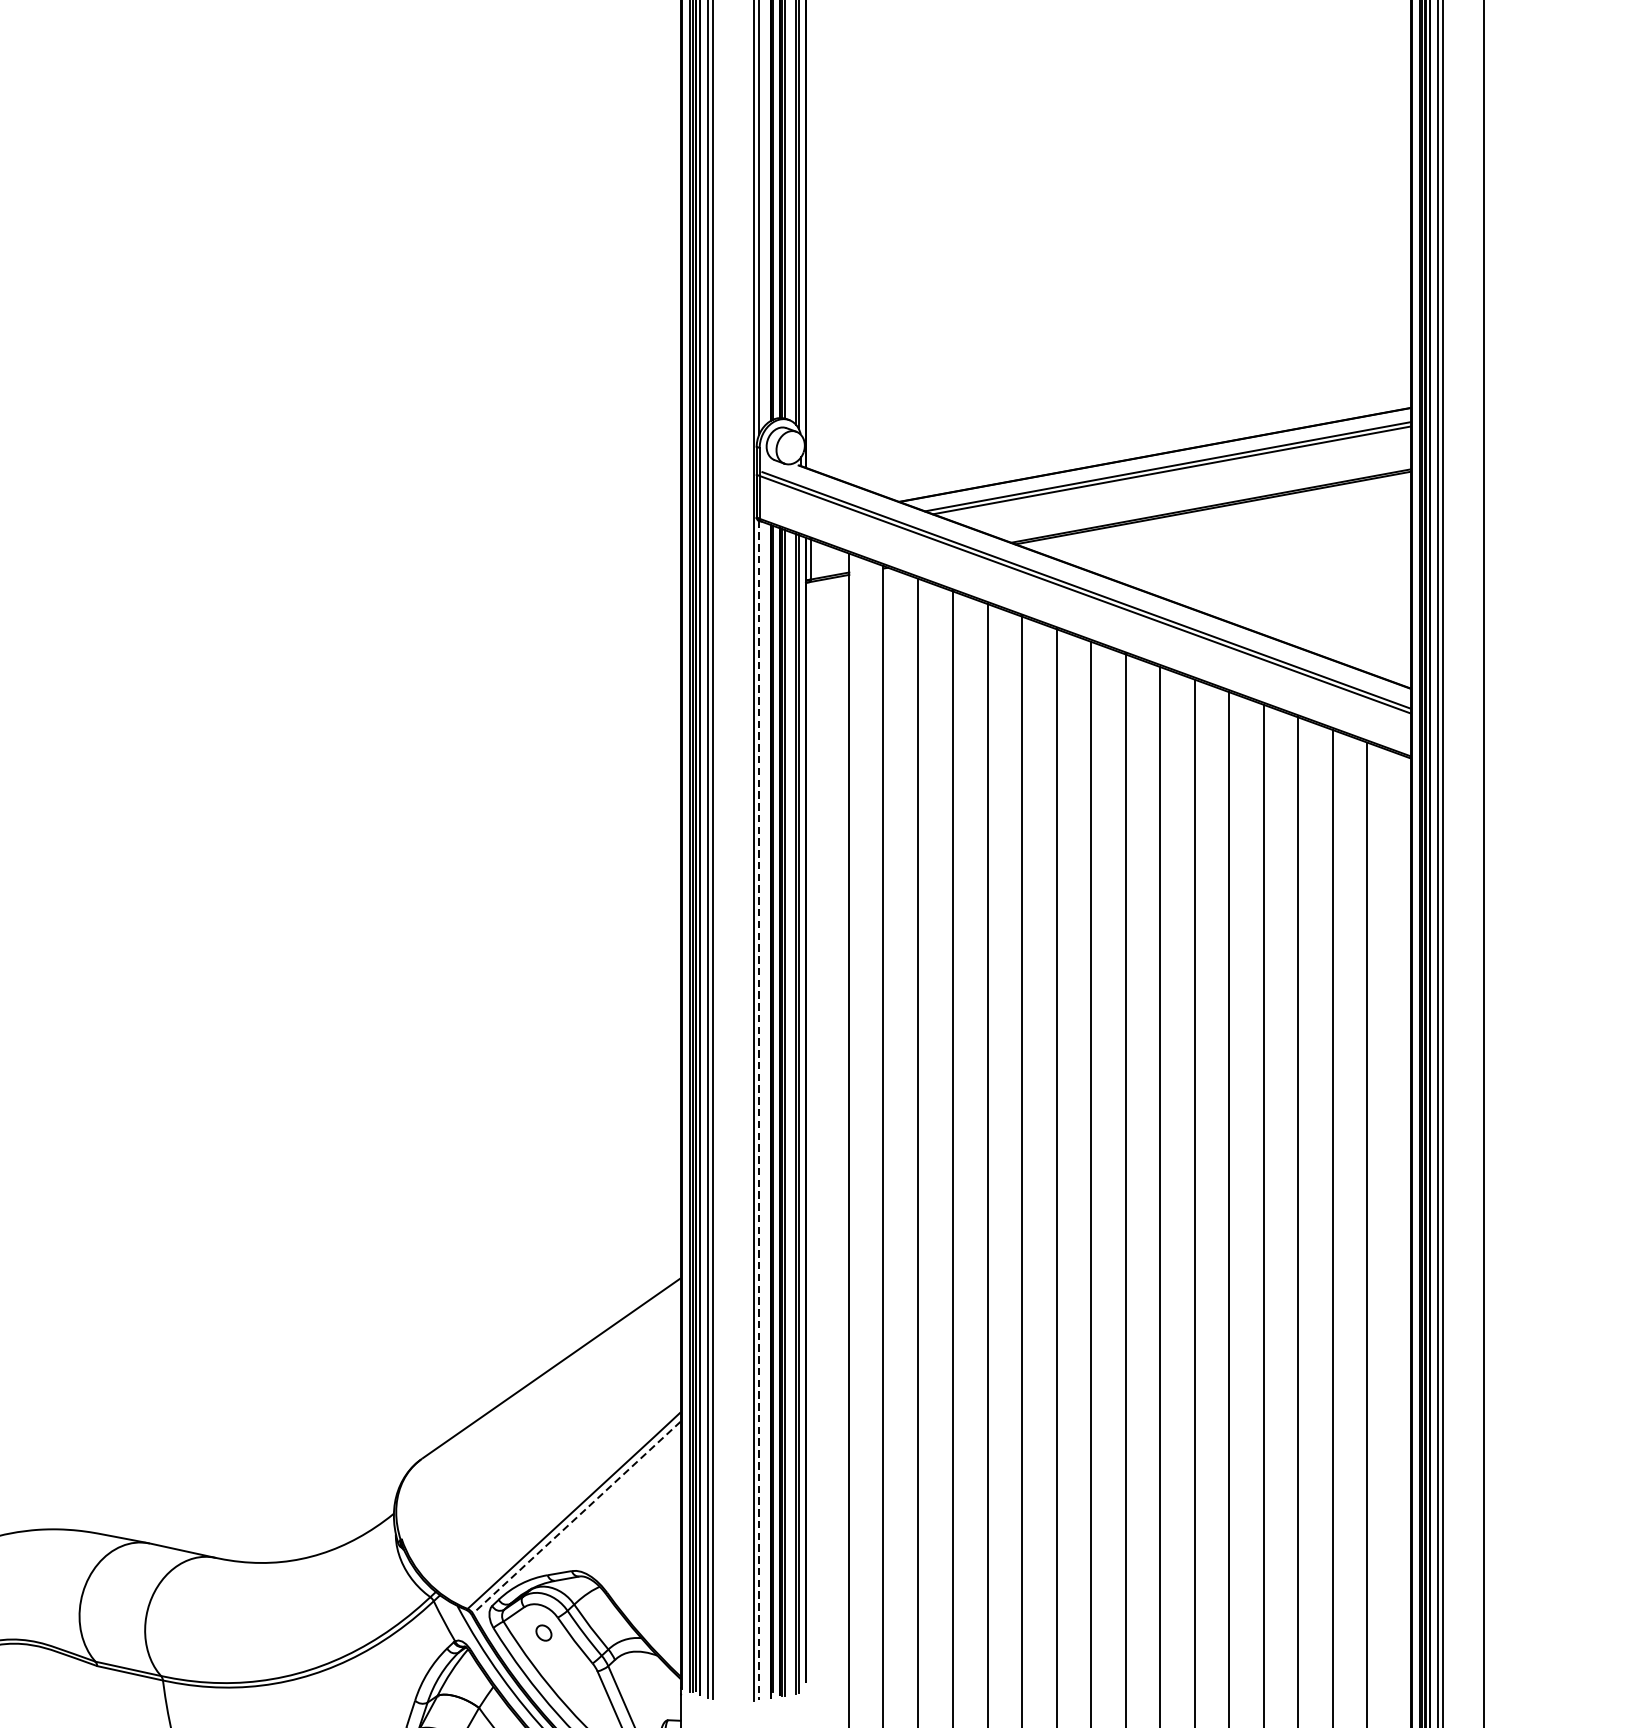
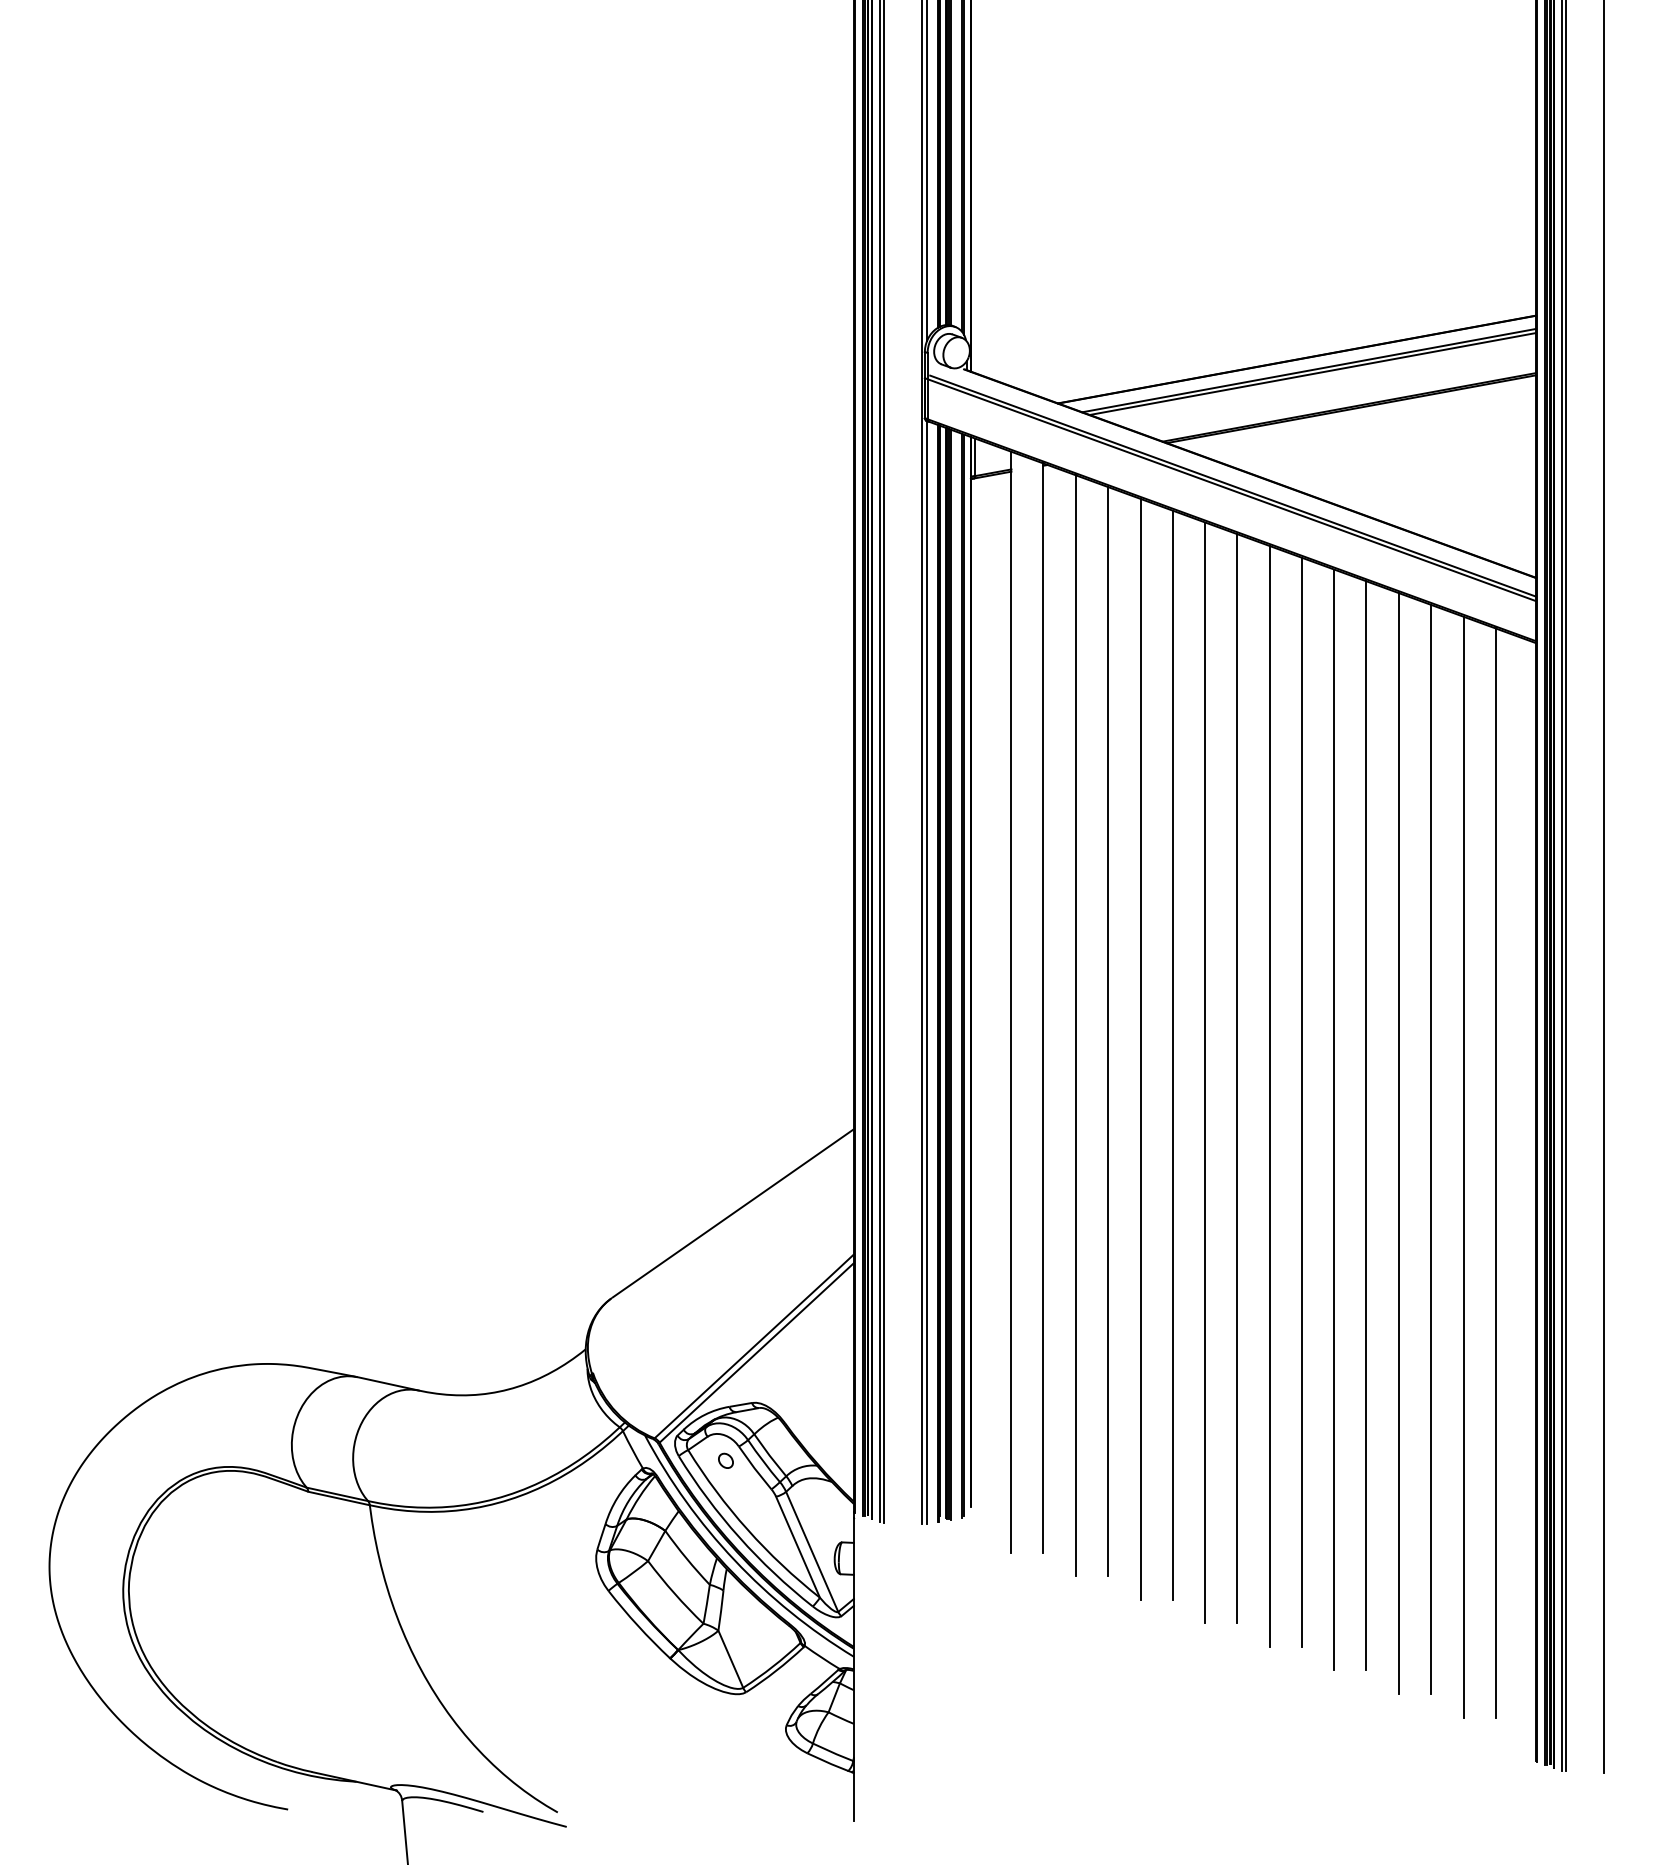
line: (759, 1110) -> (927, 972), dashed -> solid
line: (577, 1516) -> (757, 1351), dashed -> solid

